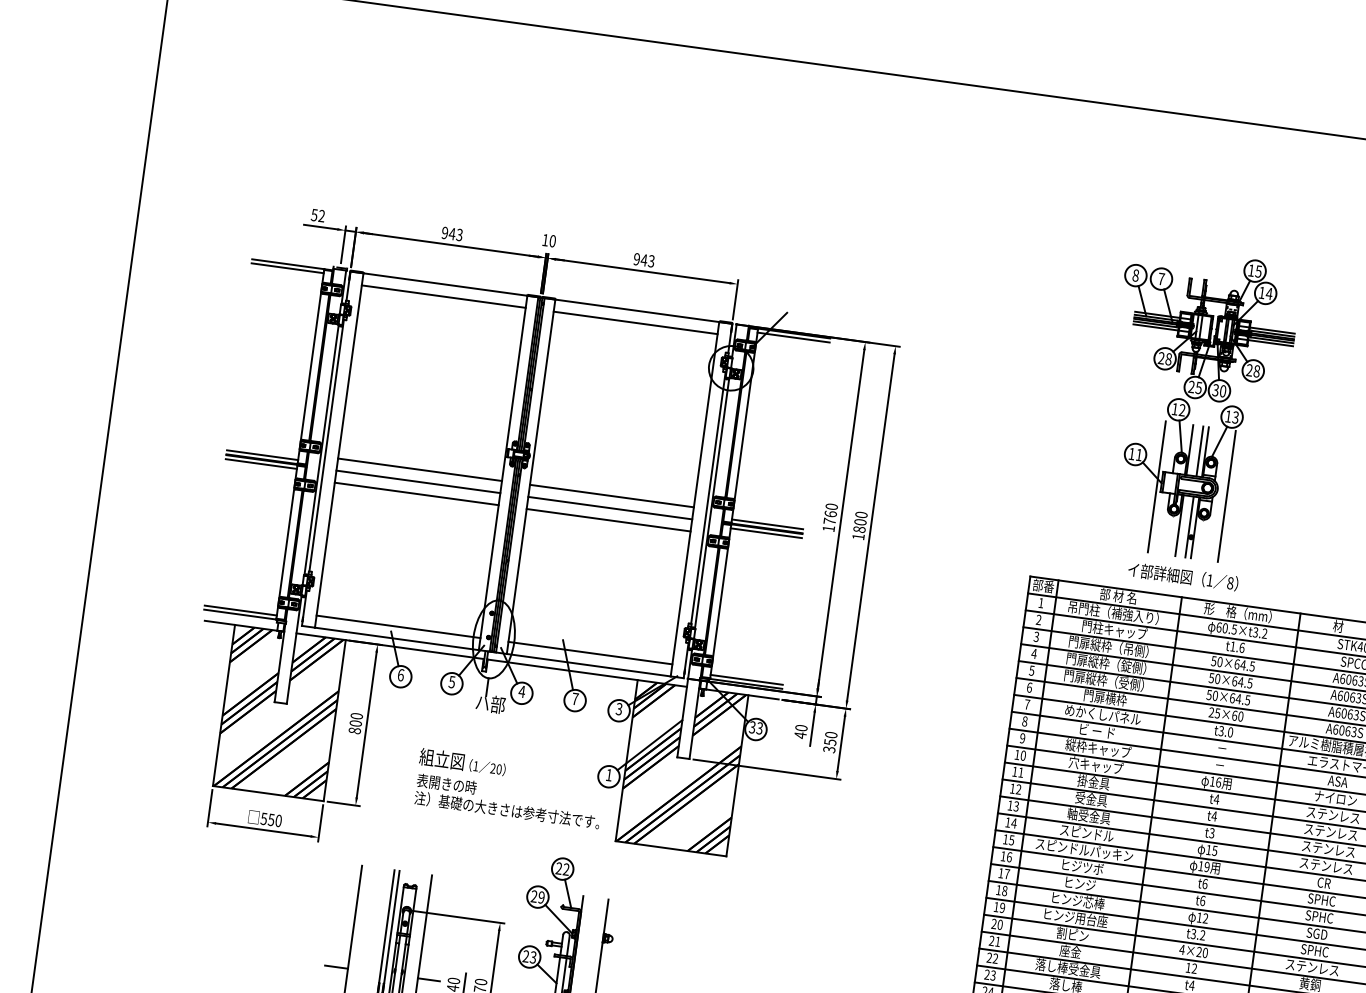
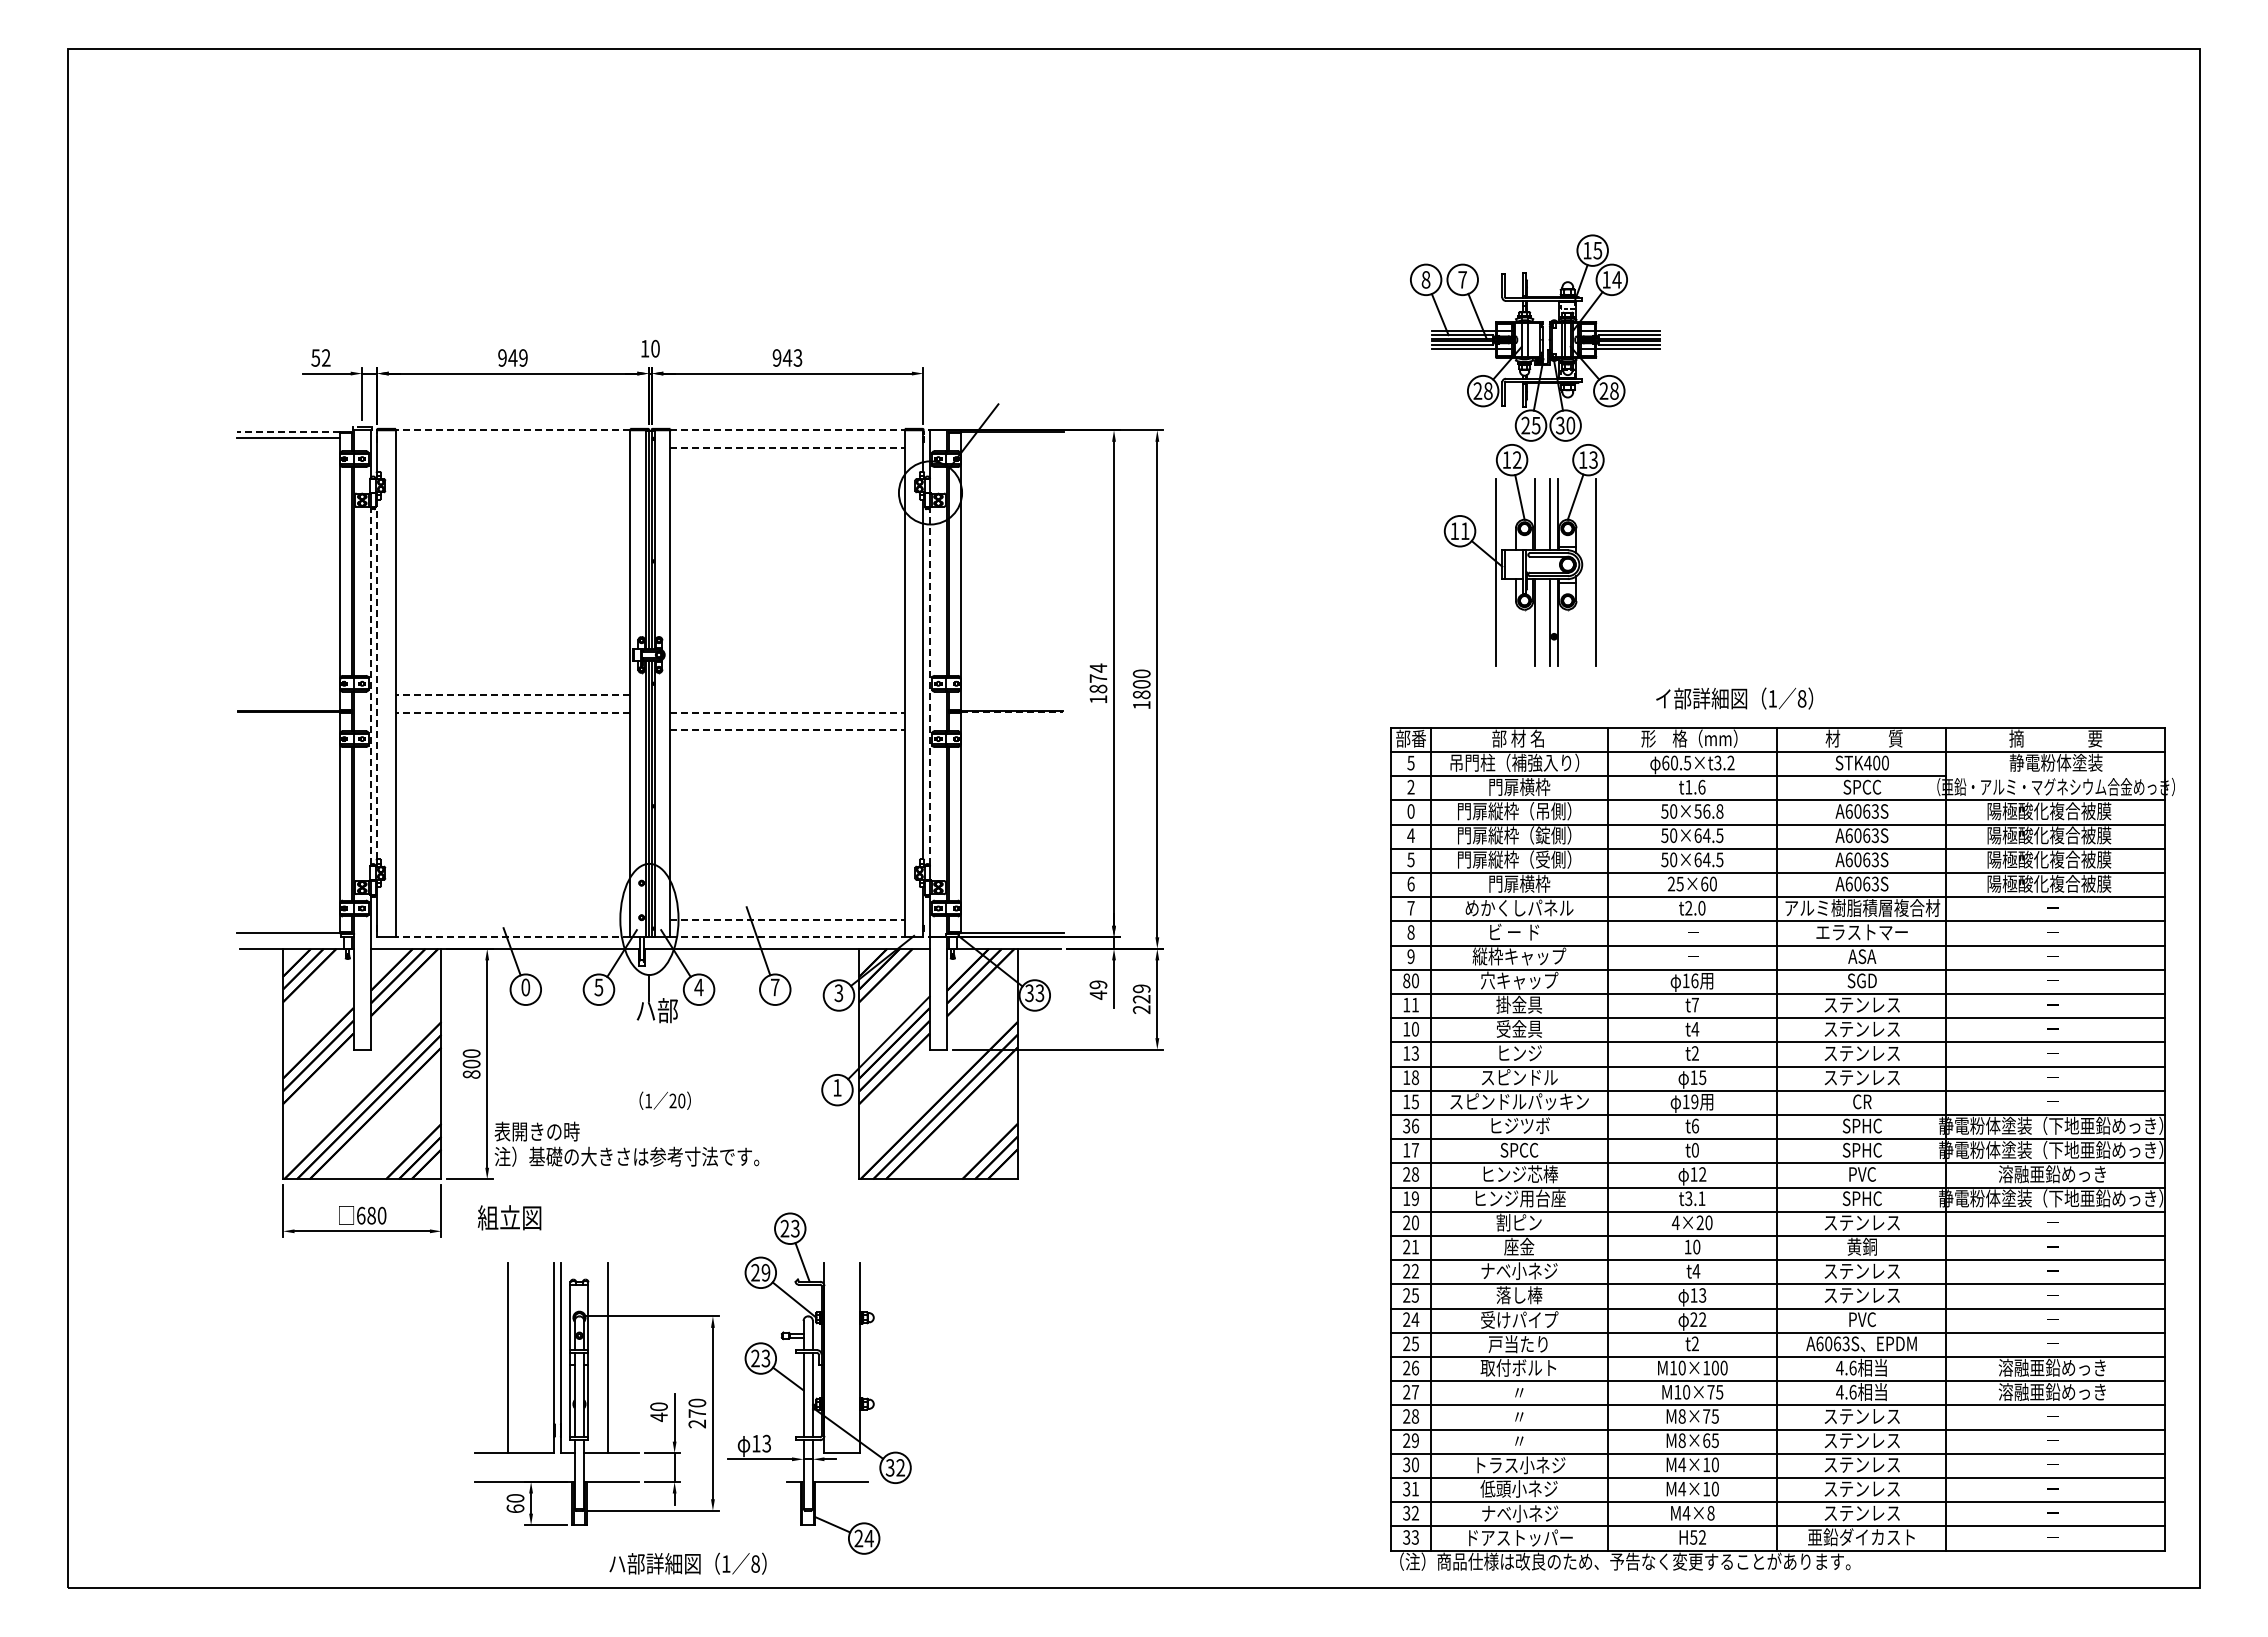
text: (459, 234) -> (523, 357), 943 -> 949
line: (288, 264) -> (288, 432), solid -> dashed
line: (445, 284) -> (512, 430), solid -> dashed
line: (443, 296) -> (512, 447), removed
line: (637, 311) -> (788, 430), solid -> dashed
line: (636, 322) -> (788, 447), solid -> dashed
line: (793, 337) -> (1011, 437), removed
part: (1190, 407) -> (1527, 454), moved
line: (326, 445) -> (377, 679), solid -> dashed
line: (321, 449) -> (370, 685), solid -> dashed
line: (262, 455) -> (289, 705), removed
line: (261, 463) -> (289, 717), removed
line: (419, 469) -> (512, 695), solid -> dashed
line: (418, 481) -> (512, 712), solid -> dashed
line: (416, 493) -> (512, 729), removed
line: (611, 496) -> (787, 695), removed
line: (712, 502) -> (929, 685), solid -> dashed
line: (610, 508) -> (788, 712), solid -> dashed
text: (830, 514) -> (1098, 678), 1760 -> 1874
line: (609, 520) -> (788, 729), solid -> dashed
line: (767, 524) -> (1011, 705), removed
line: (766, 529) -> (1011, 712), solid -> dashed
line: (766, 532) -> (1011, 717), removed
text: (1183, 576) -> (1734, 698), moved
text: (1040, 602) -> (1410, 762), 1 -> 5
line: (240, 610) -> (288, 927), removed
line: (398, 627) -> (512, 920), removed
text: (1114, 630) -> (1519, 787), 門柱キャップ -> 門扉横枠
text: (1036, 636) -> (1410, 811), 3 -> 0
line: (396, 638) -> (512, 937), solid -> dashed
line: (591, 653) -> (788, 920), solid -> dashed
line: (589, 665) -> (788, 937), solid -> dashed
text: (1244, 665) -> (1708, 811), 50×64.5 -> 50×56.8
text: (400, 675) -> (525, 987), 6 -> 0
line: (746, 679) -> (1011, 927), removed
text: (801, 727) -> (1098, 984), 40 -> 49
text: (1221, 731) -> (1688, 908), t3.0 -> t2.0
text: (830, 742) -> (1141, 999), 350 -> 229
text: (1017, 754) -> (1406, 980), 10 -> 80
text: (441, 759) -> (509, 1217), moved
text: (1018, 789) -> (1414, 1029), 12 -> 10
text: (1335, 798) -> (1862, 980), ナイロン -> SGD
text: (1216, 799) -> (1695, 1004), t4 -> t7
text: (508, 800) -> (626, 1143), moved
text: (1088, 816) -> (1518, 1053), 軸受金具 -> ヒンジ
text: (267, 819) -> (365, 1215), 550 -> 680
text: (1014, 823) -> (1415, 1077), 14 -> 18
text: (1211, 833) -> (1694, 1053), t3 -> t2
text: (1003, 855) -> (1406, 1125), 16 -> 36
text: (566, 869) -> (795, 1228), 22 -> 23
text: (1080, 883) -> (1520, 1149), ヒンジ -> SPCC
text: (998, 890) -> (1406, 1174), 18 -> 28
text: (1202, 900) -> (1695, 1149), t6 -> t0
text: (1316, 933) -> (1861, 1174), SGD -> PVC
text: (1202, 935) -> (1701, 1198), t3.2 -> t3.1
line: (336, 966) -> (491, 1409), removed
text: (1068, 968) -> (1519, 1270), 落し棒受金具 -> ナベ小ネジ
text: (1194, 968) -> (1696, 1246), 12 -> 10
text: (993, 974) -> (1415, 1294), 23 -> 25
line: (428, 979) -> (623, 1409), removed

